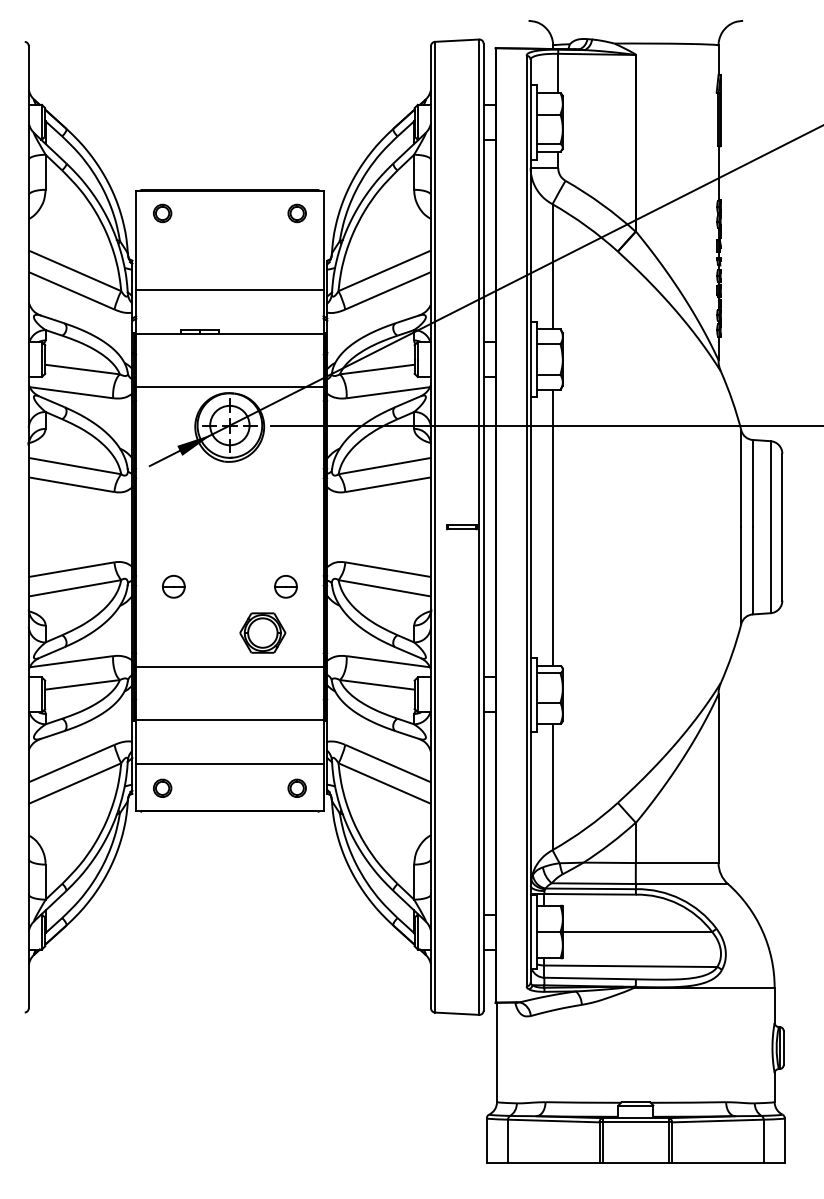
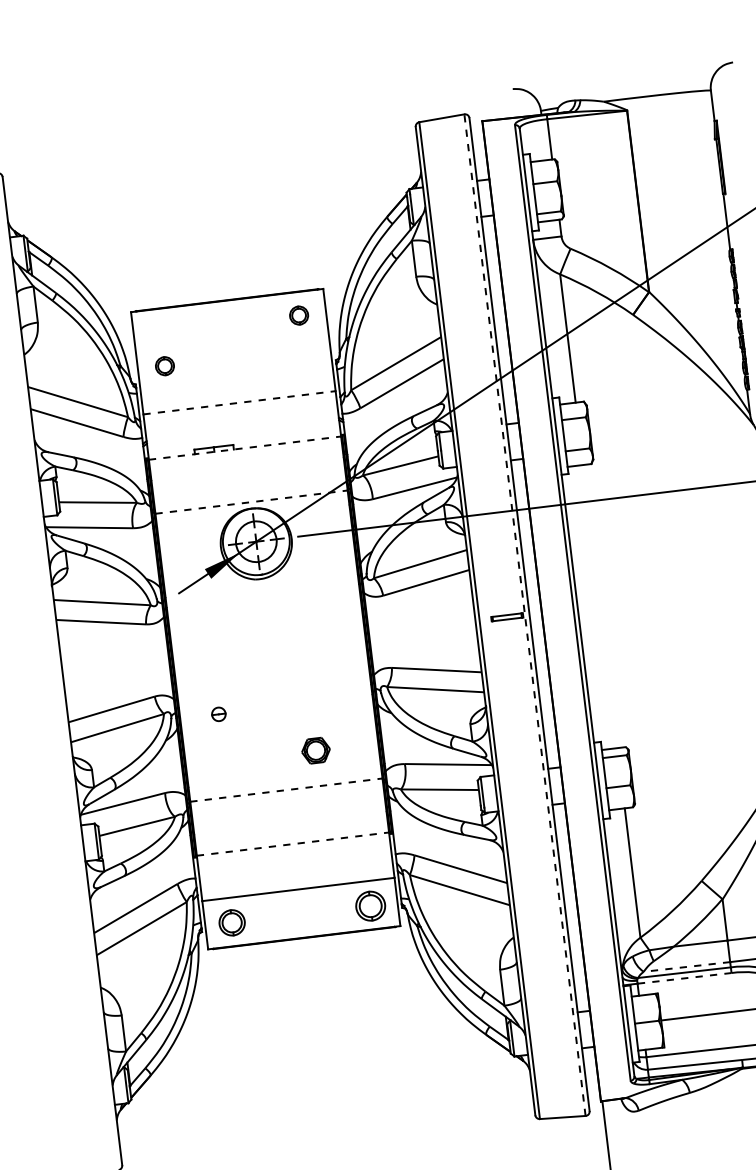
part: (162, 213) -> (164, 366), moved
line: (229, 290) -> (239, 403), solid -> dashed
line: (229, 334) -> (244, 448), solid -> dashed
line: (229, 386) -> (251, 501), solid -> dashed
line: (479, 527) -> (525, 615), solid -> dashed
line: (552, 527) -> (600, 606), removed
part: (173, 586) -> (218, 714), size x0.6
part: (285, 586) -> (333, 700), removed
part: (262, 632) -> (315, 750), size x0.6
line: (229, 667) -> (286, 790), solid -> dashed
line: (229, 720) -> (292, 844), solid -> dashed
part: (162, 787) -> (232, 921), size x1.4
part: (296, 787) -> (369, 905), size x1.6
line: (592, 883) -> (685, 966), solid -> dashed
line: (590, 894) -> (684, 978), solid -> dashed

